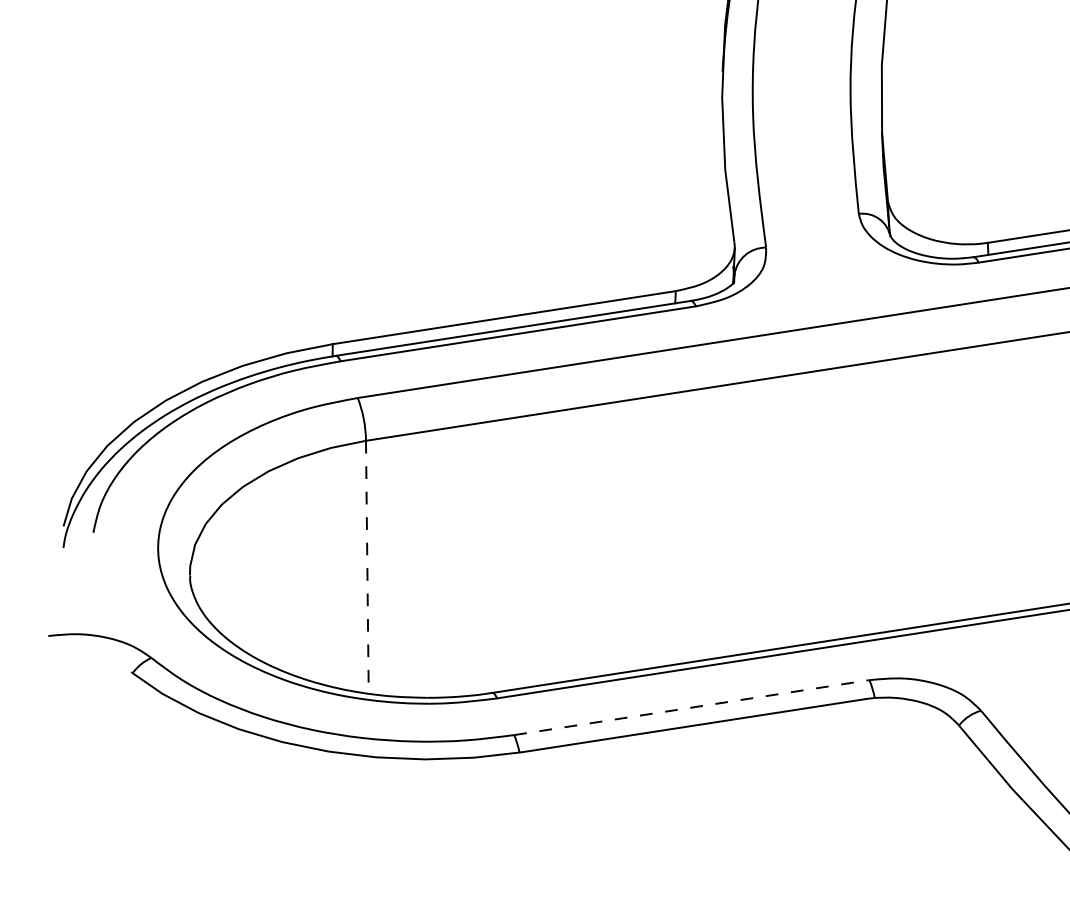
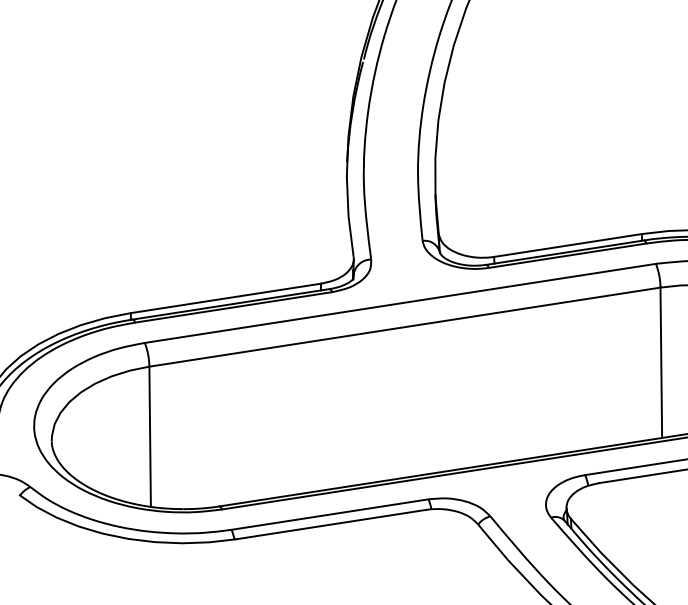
line: (368, 568) -> (150, 437), dashed -> solid
line: (692, 707) -> (330, 514), dashed -> solid

